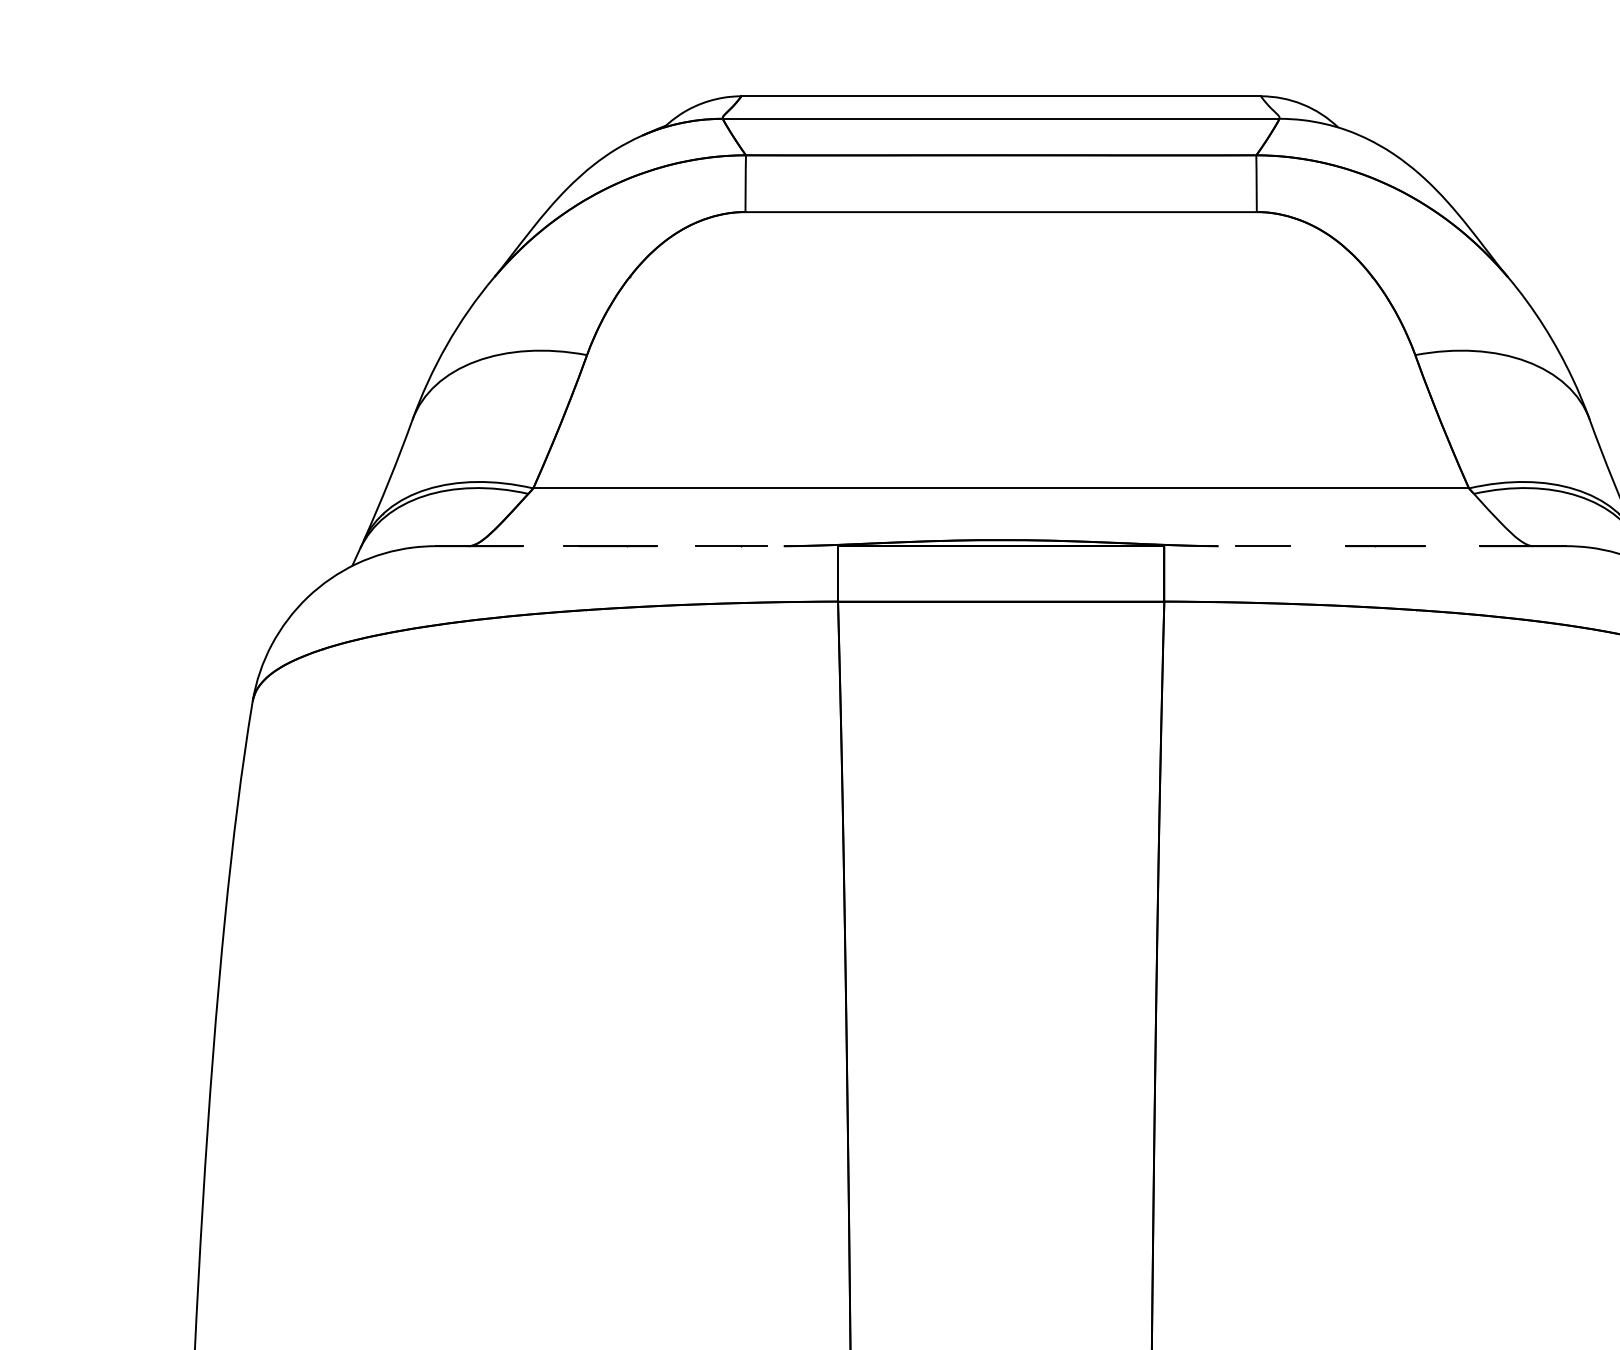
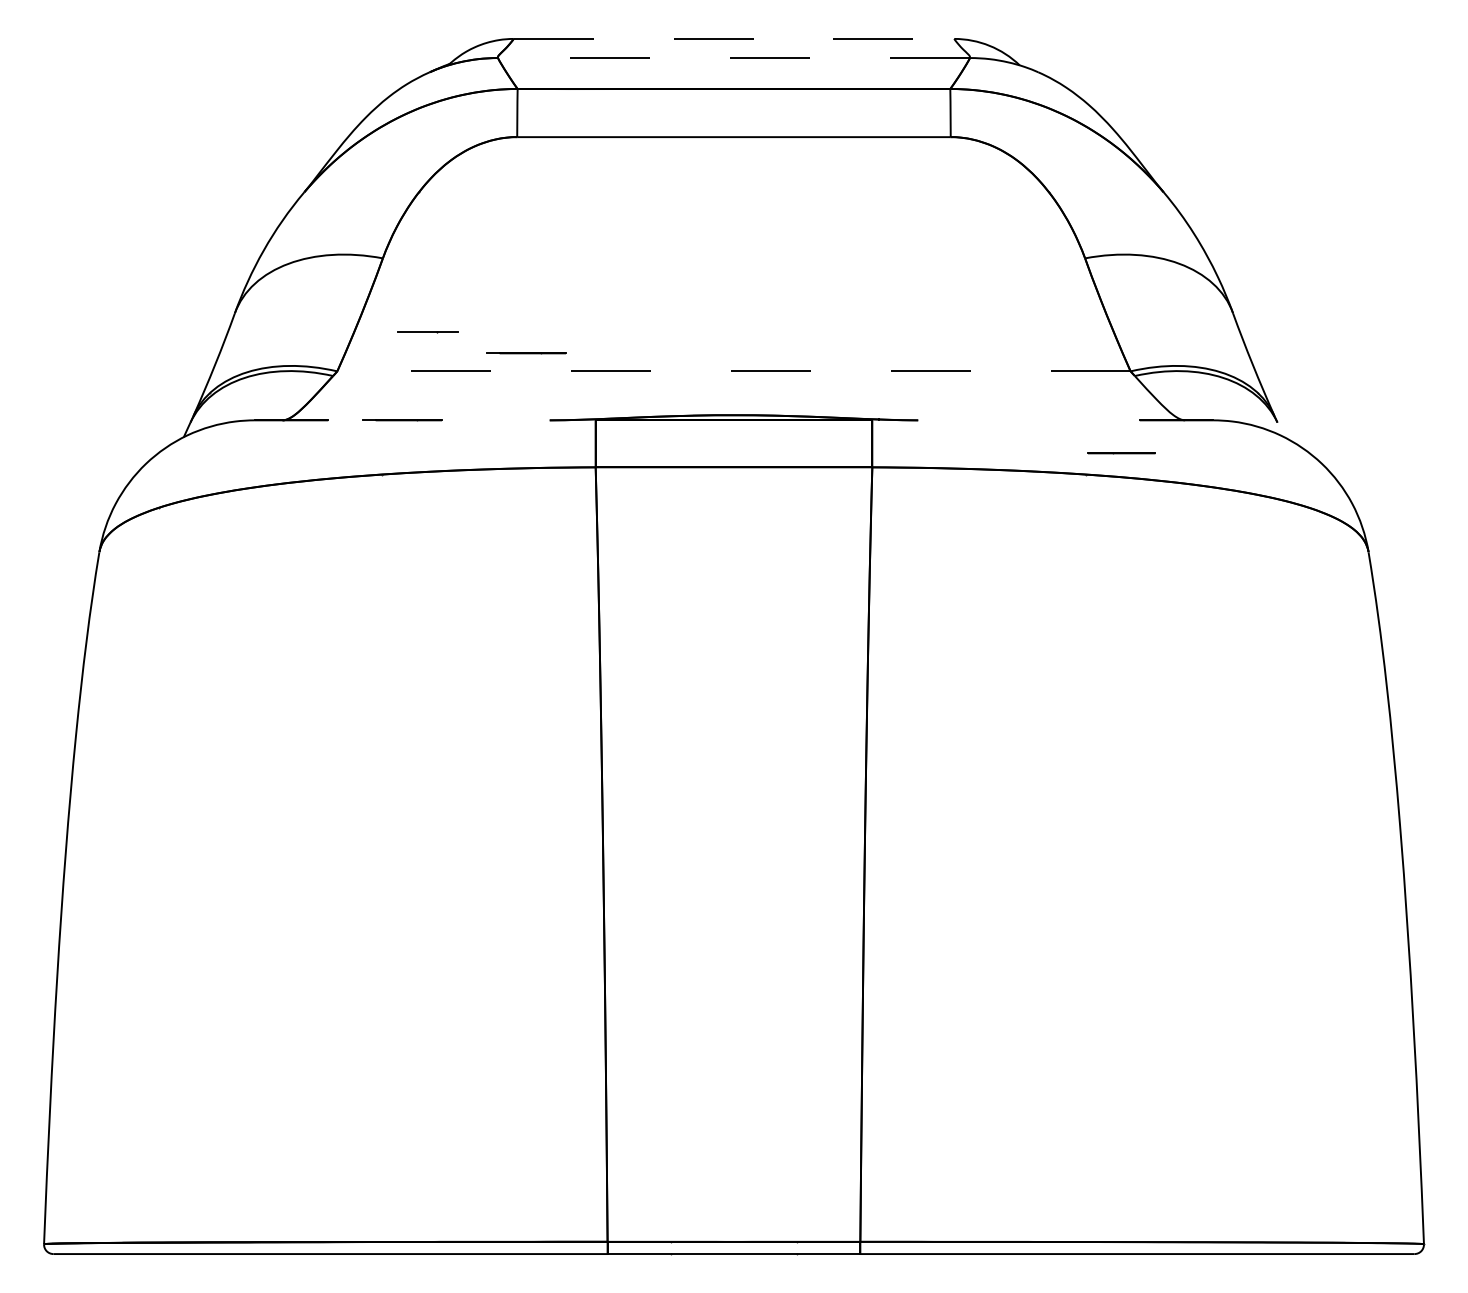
line: (1001, 95) -> (734, 38), solid -> dashed
line: (1000, 119) -> (733, 58), solid -> dashed
line: (756, 467) -> (526, 353), added
line: (1000, 488) -> (733, 371), solid -> dashed
line: (730, 546) -> (427, 332), moved
line: (1262, 546) -> (955, 420), removed
line: (1385, 546) -> (1121, 453), moved

